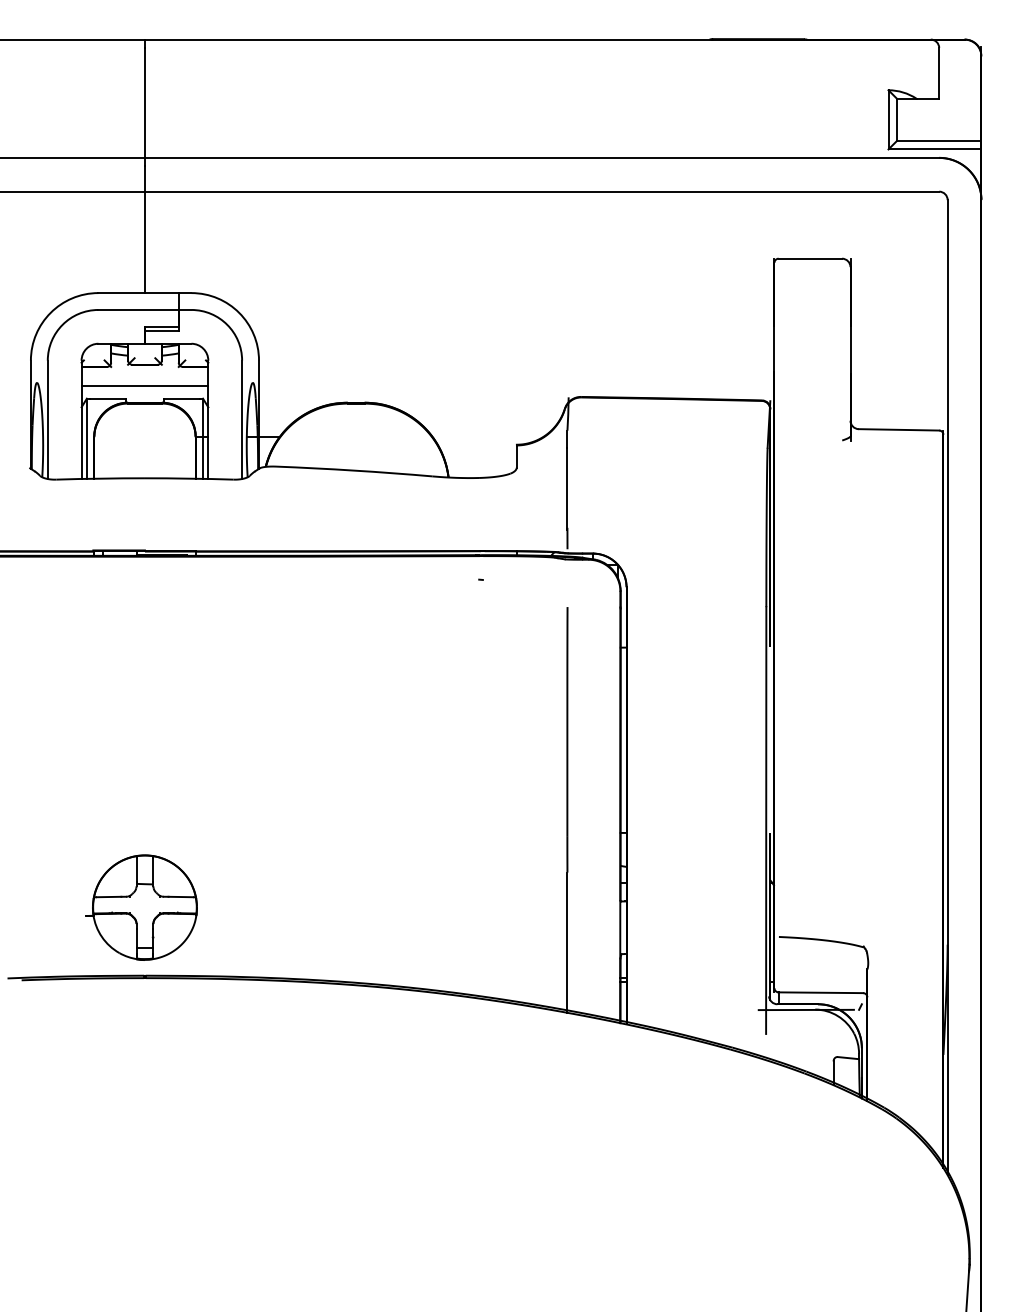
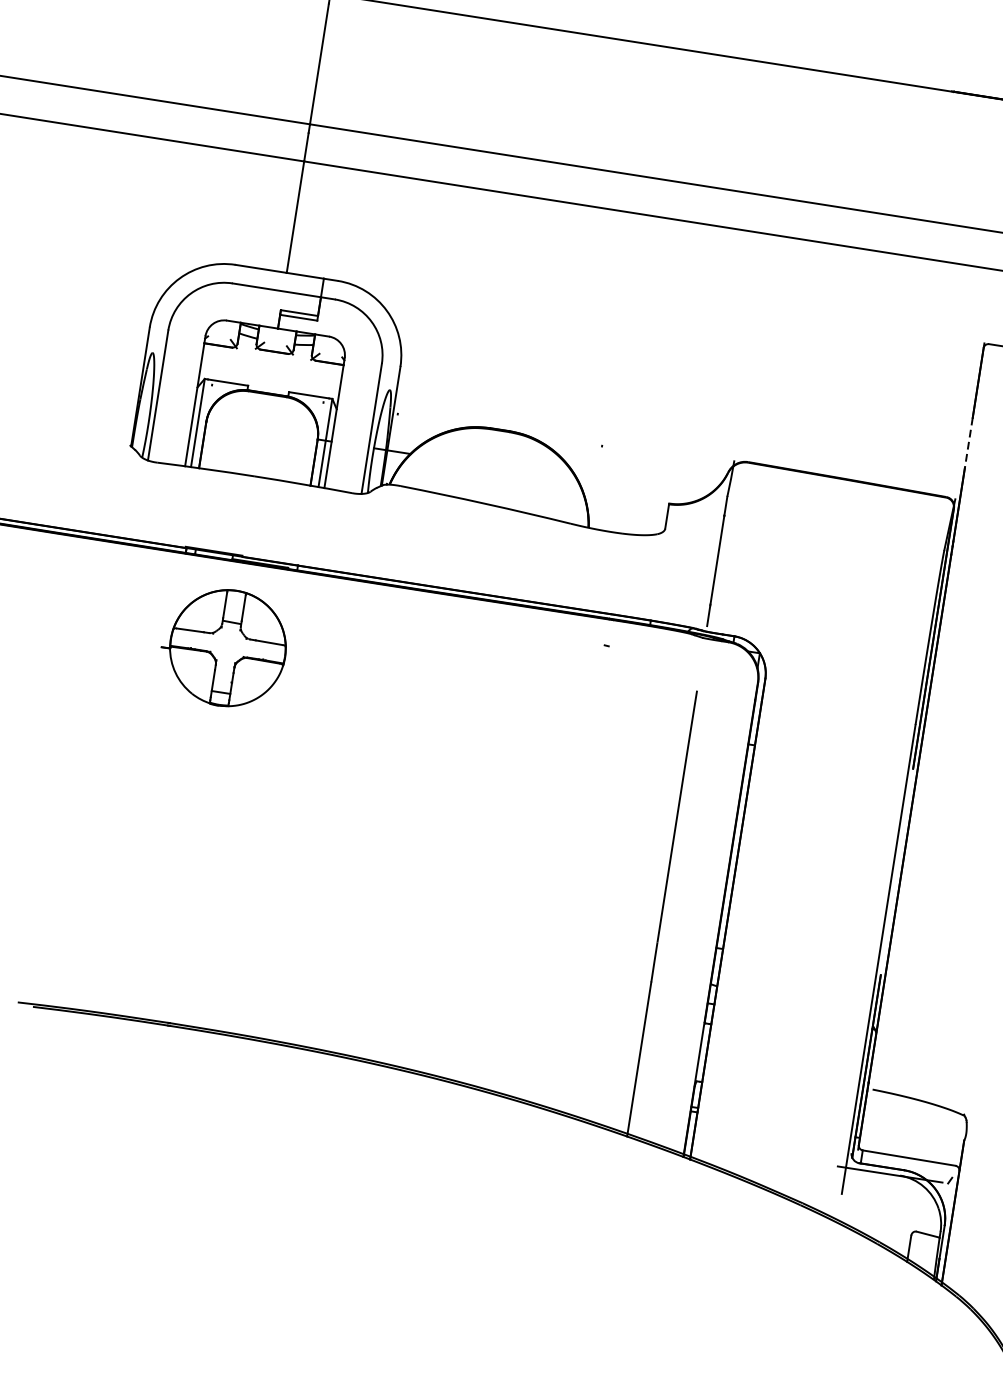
line: (774, 349) -> (968, 443), solid -> dashed
line: (144, 386) -> (270, 375), removed
part: (141, 907) -> (224, 647), moved

